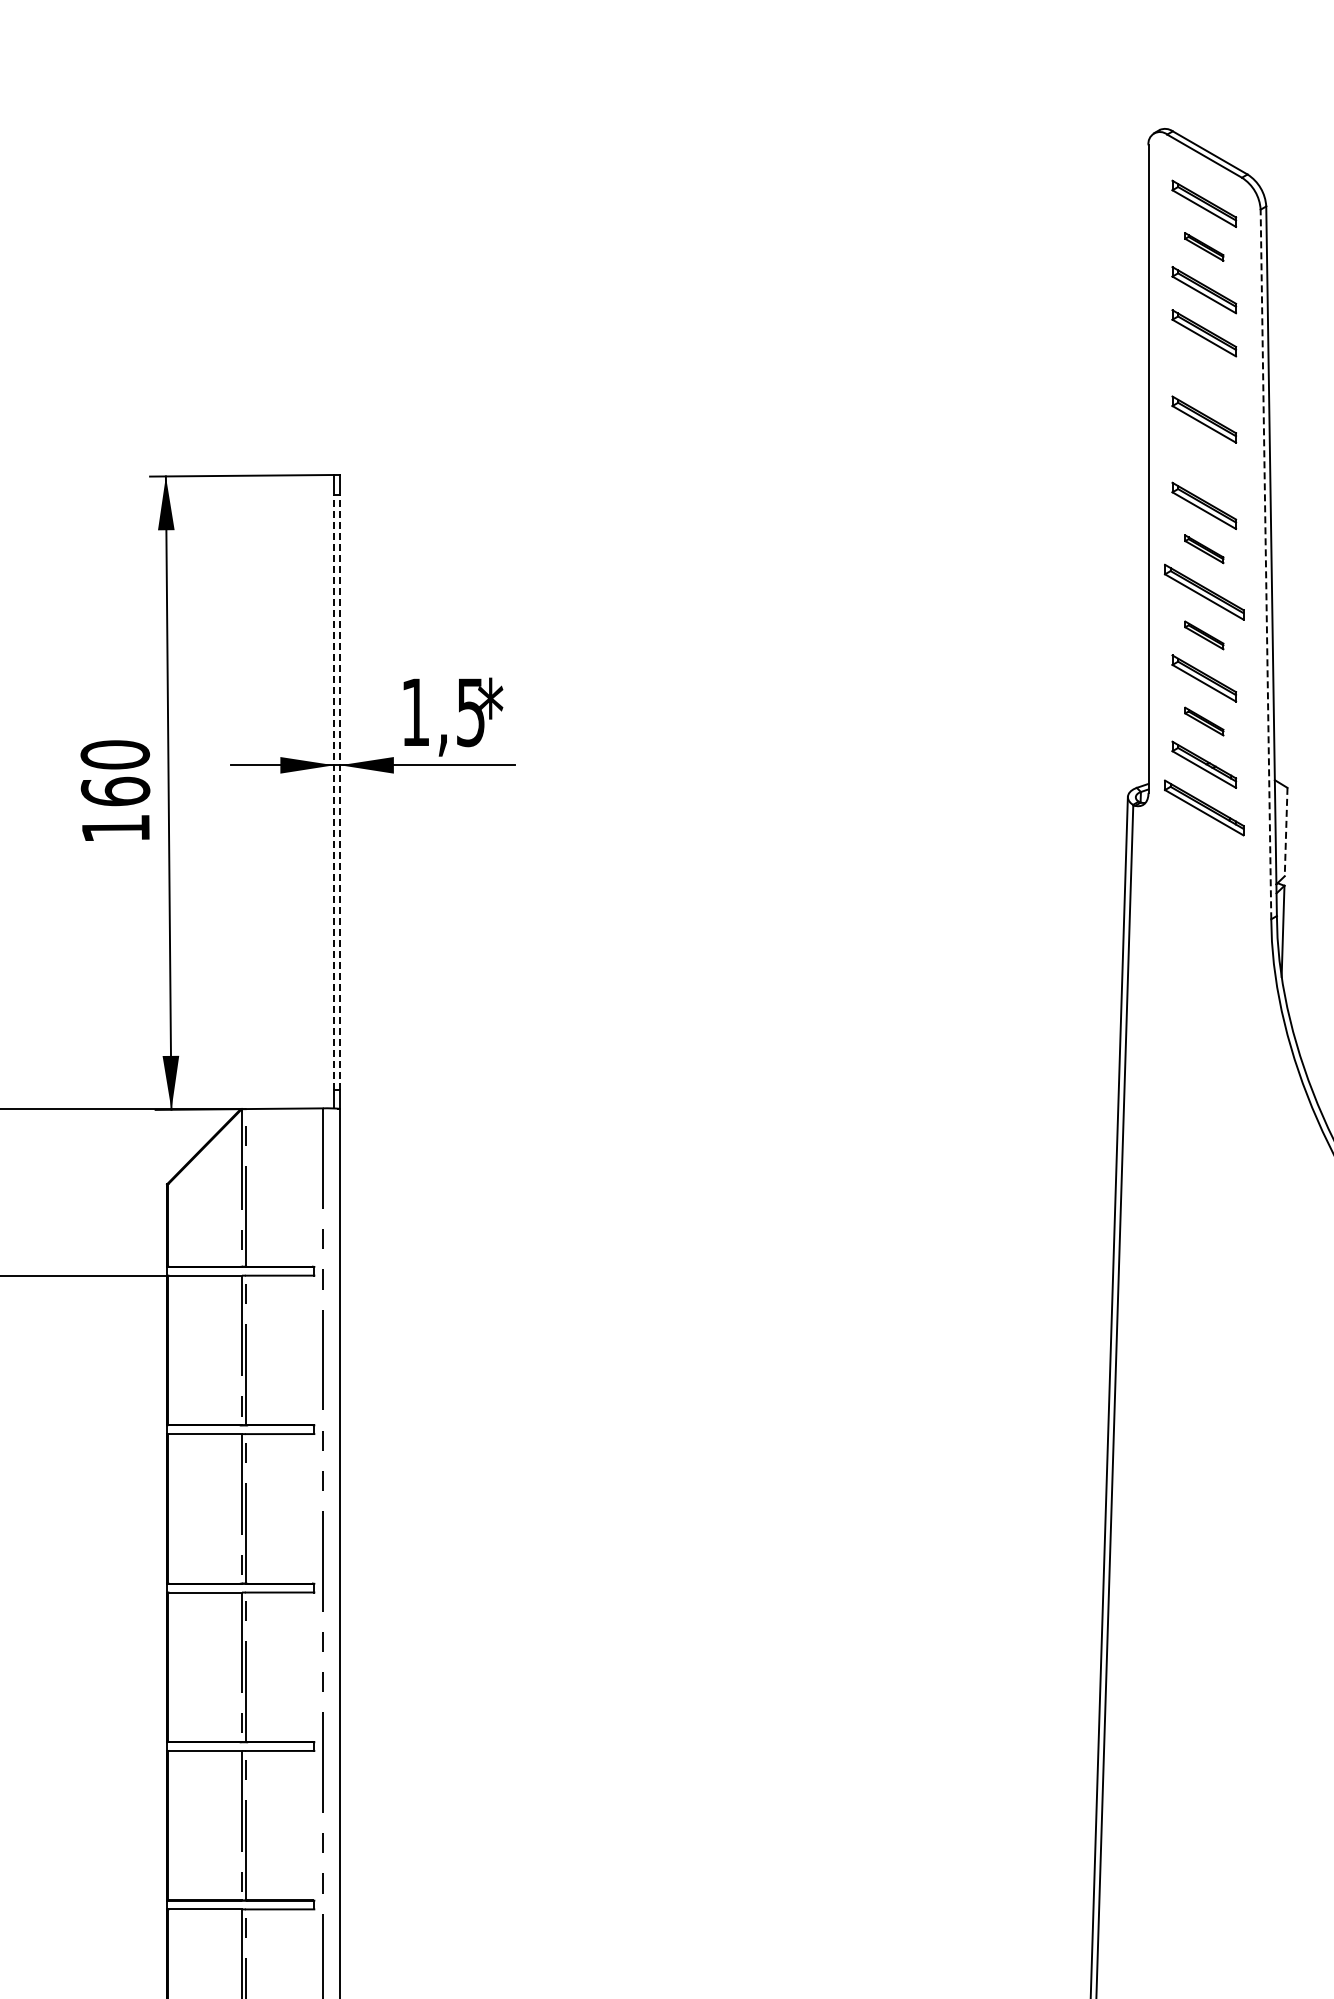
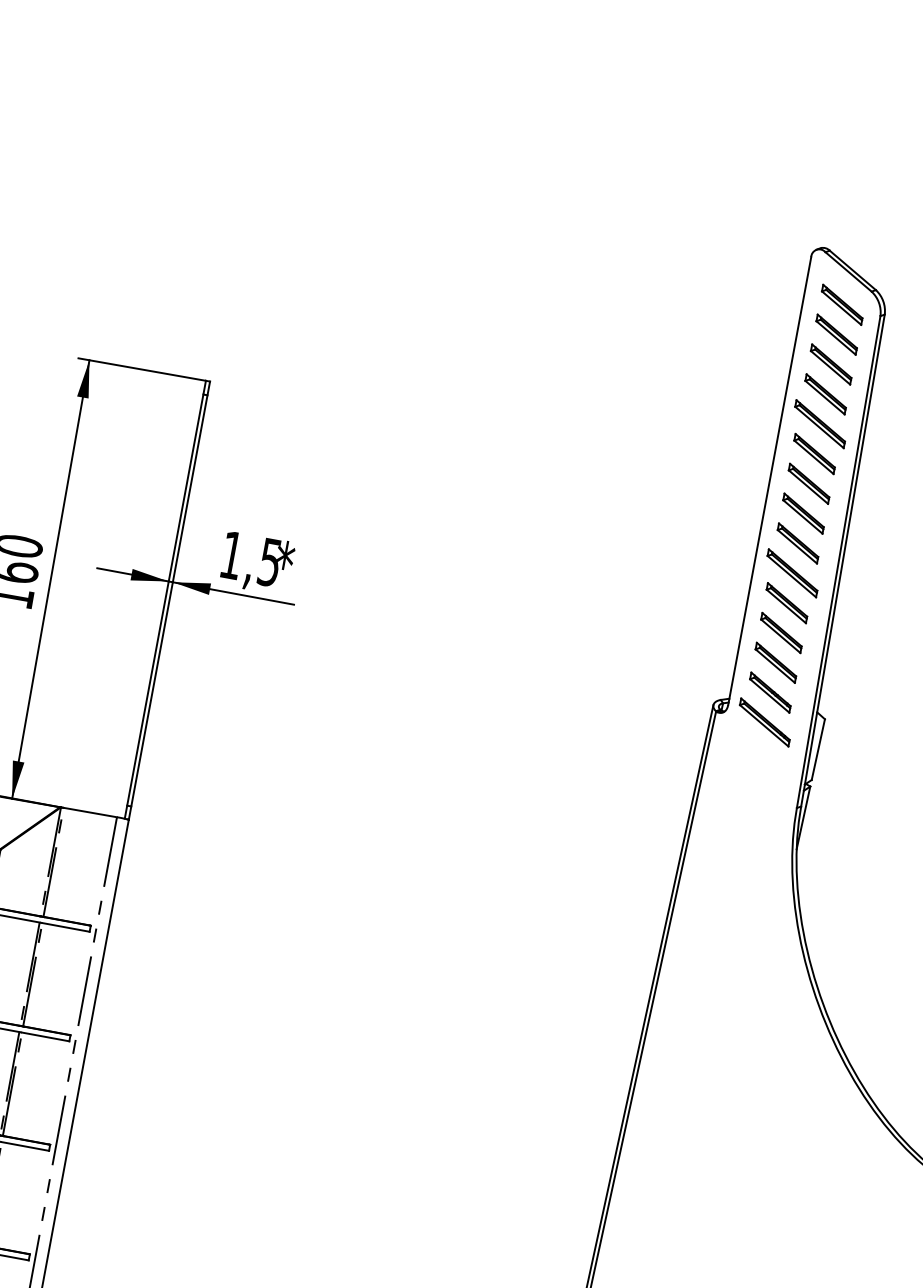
part: (1204, 246) -> (836, 334), size x1.67
part: (1203, 376) -> (819, 424), added
part: (1204, 462) -> (809, 483), added
part: (1204, 549) -> (798, 543), size x1.67
line: (1265, 564) -> (838, 562), dashed -> solid
part: (1204, 635) -> (787, 603), size x1.67
part: (1204, 721) -> (776, 662), size x1.67
line: (334, 791) -> (165, 599), dashed -> solid
line: (340, 791) -> (169, 600), dashed -> solid
line: (1286, 832) -> (818, 750), dashed -> solid

